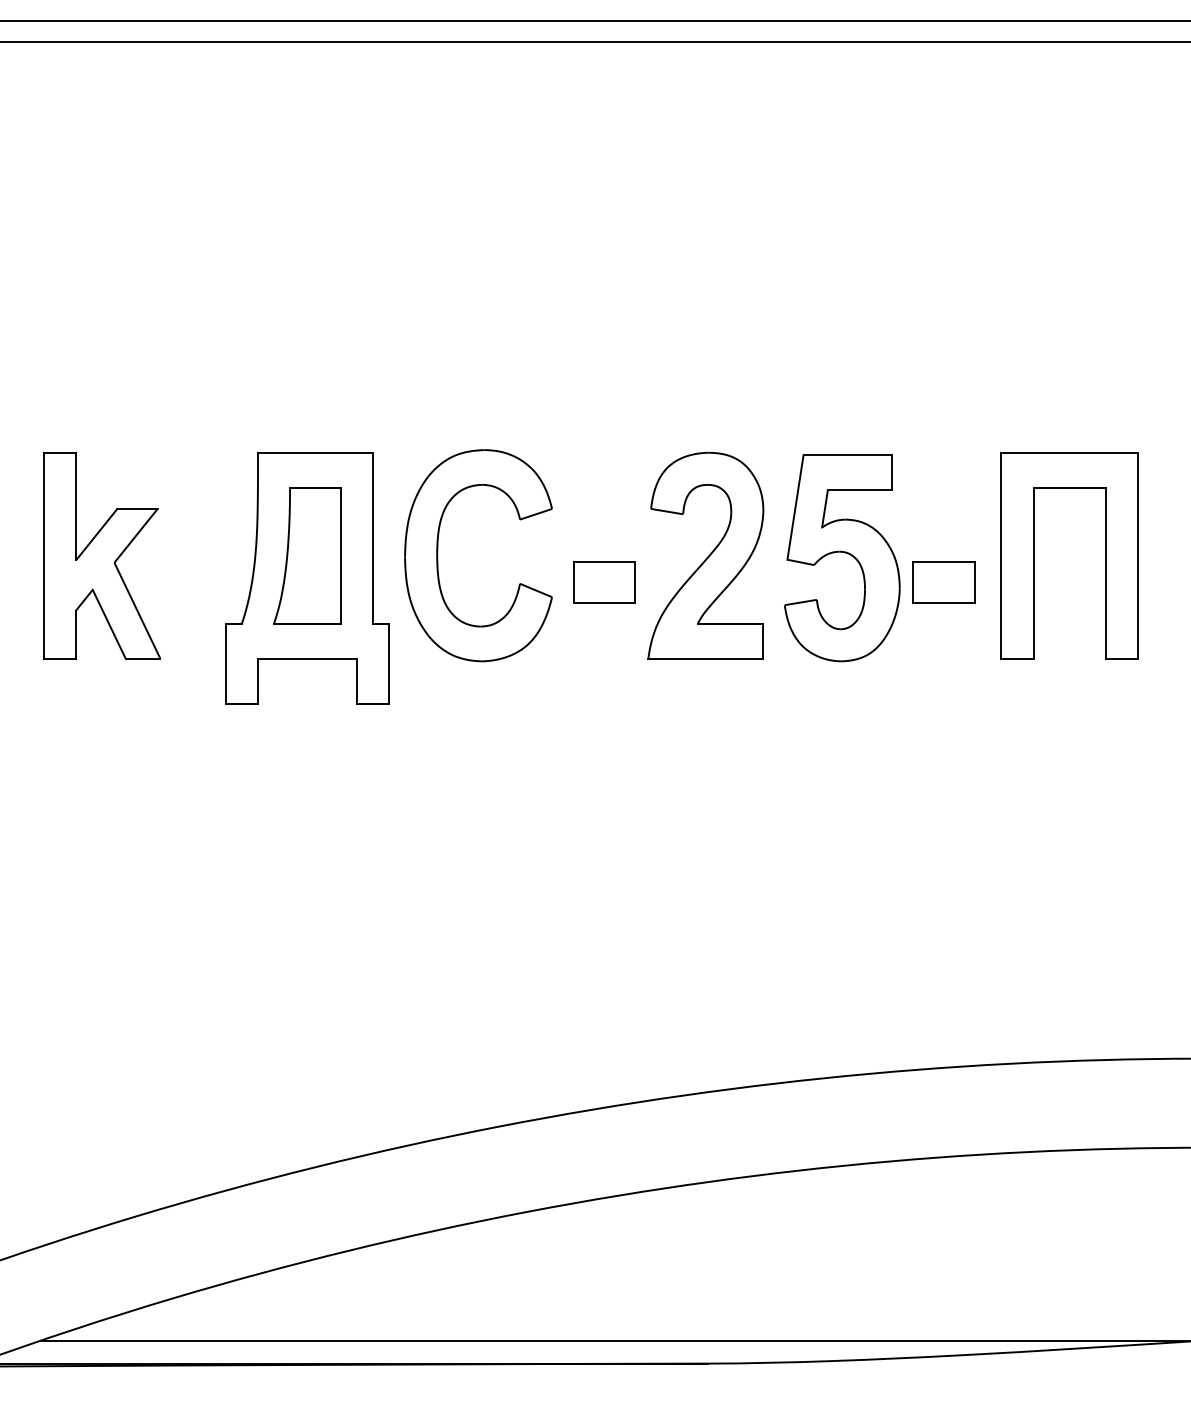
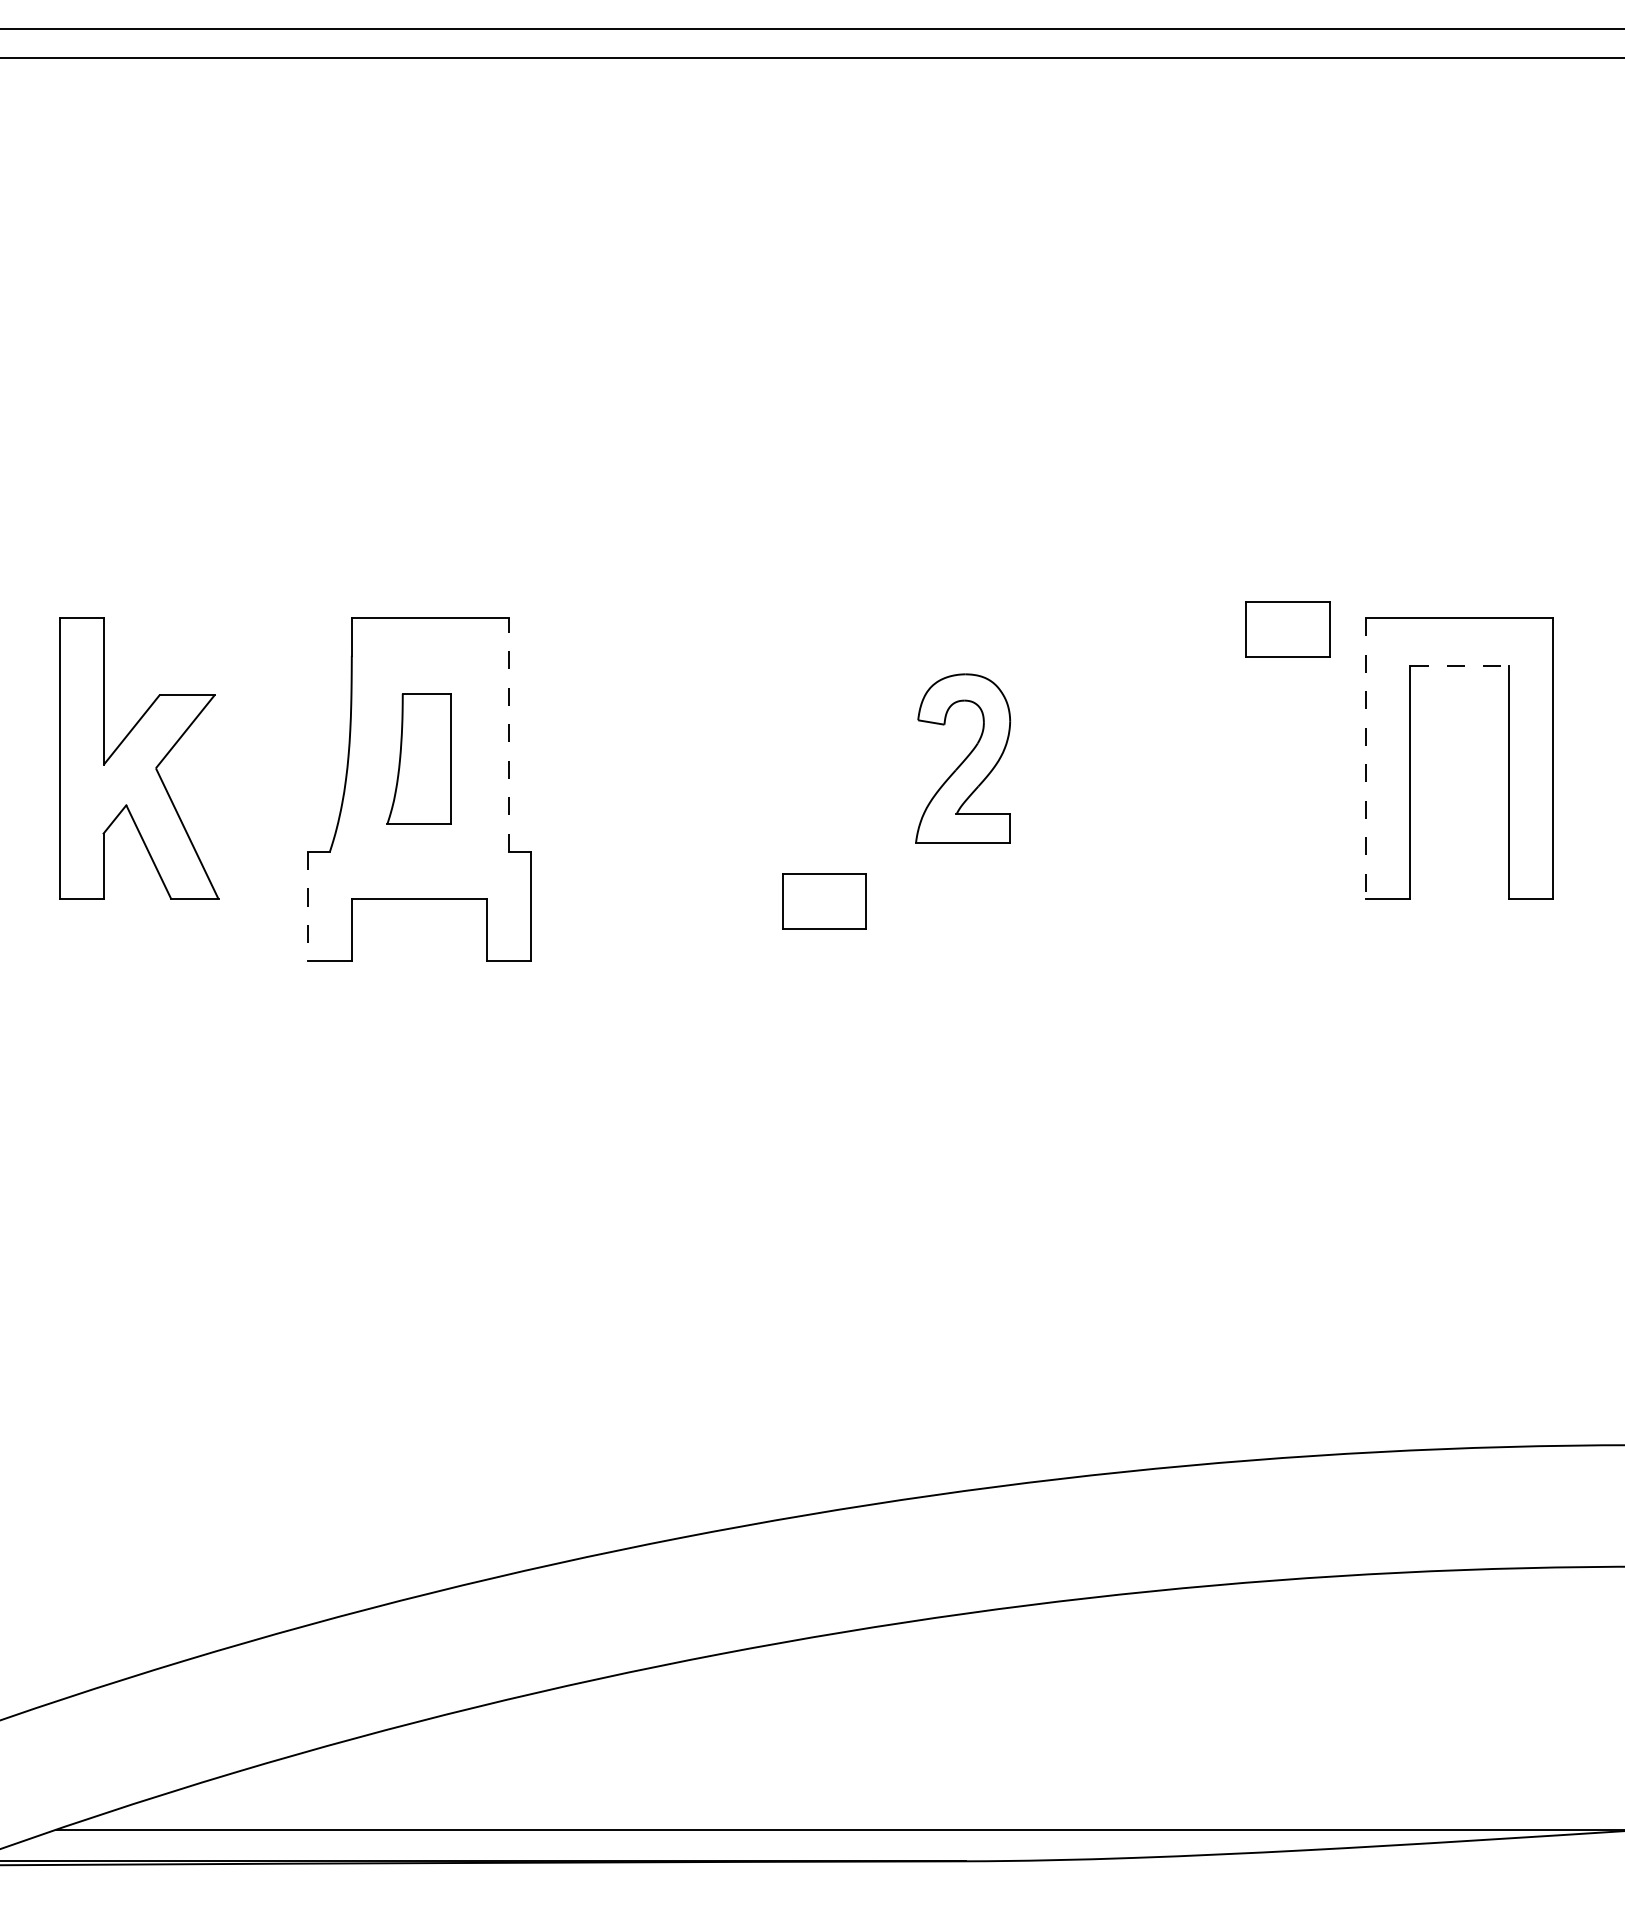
line: (1070, 487) -> (1460, 665), solid -> dashed
line: (372, 538) -> (508, 735), solid -> dashed
part: (842, 552) -> (1149, 754), removed
part: (307, 555) -> (419, 758), size x0.7
part: (437, 555) -> (597, 758), removed
part: (705, 555) -> (962, 758), size x0.6
line: (1001, 555) -> (1366, 758), solid -> dashed
part: (604, 582) -> (824, 901), moved
part: (943, 582) -> (1287, 629), moved
line: (226, 664) -> (308, 906), solid -> dashed

